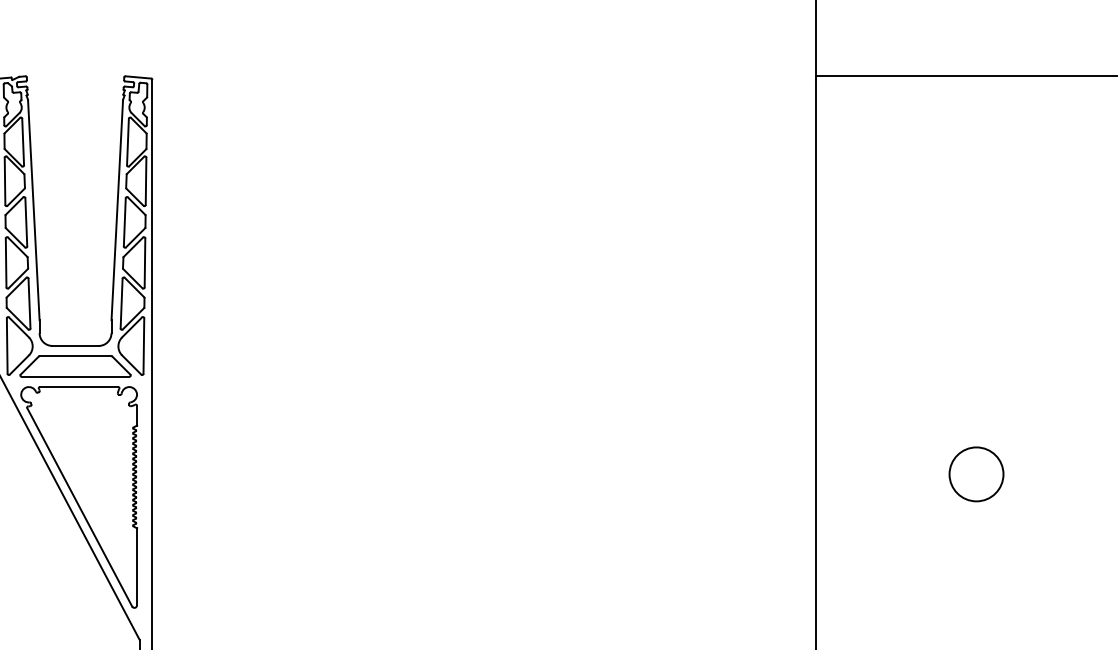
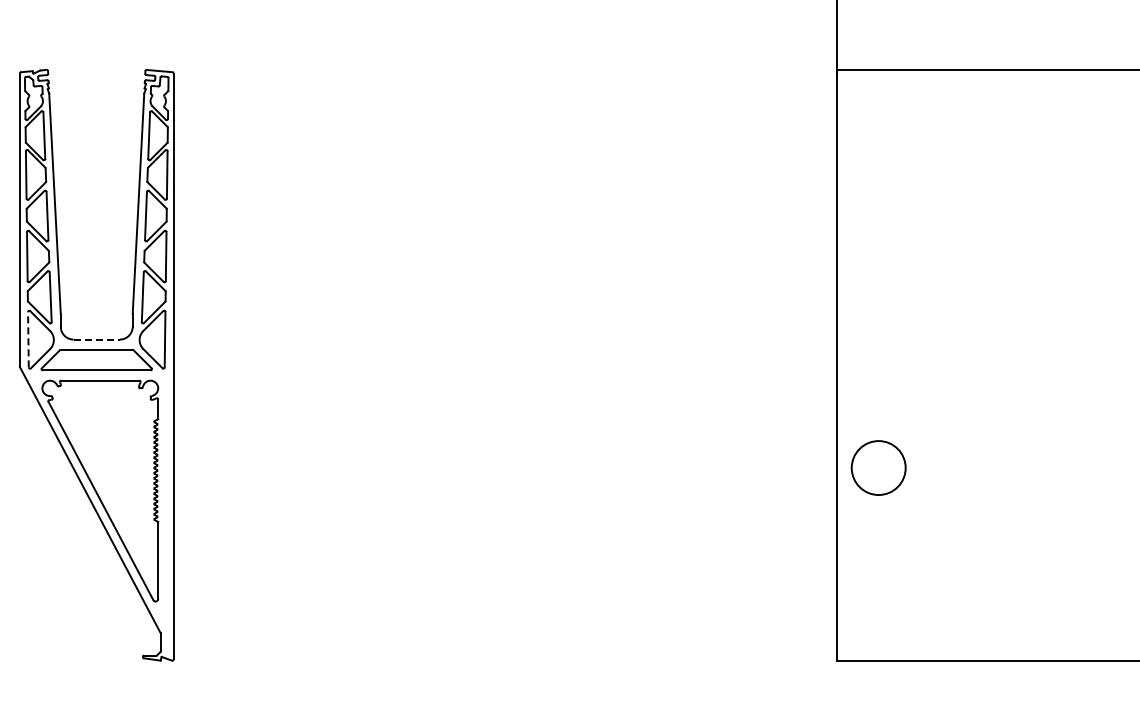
line: (7, 345) -> (28, 339), solid -> dashed
line: (76, 345) -> (97, 339), solid -> dashed
circle: (976, 473) -> (878, 467), moved

